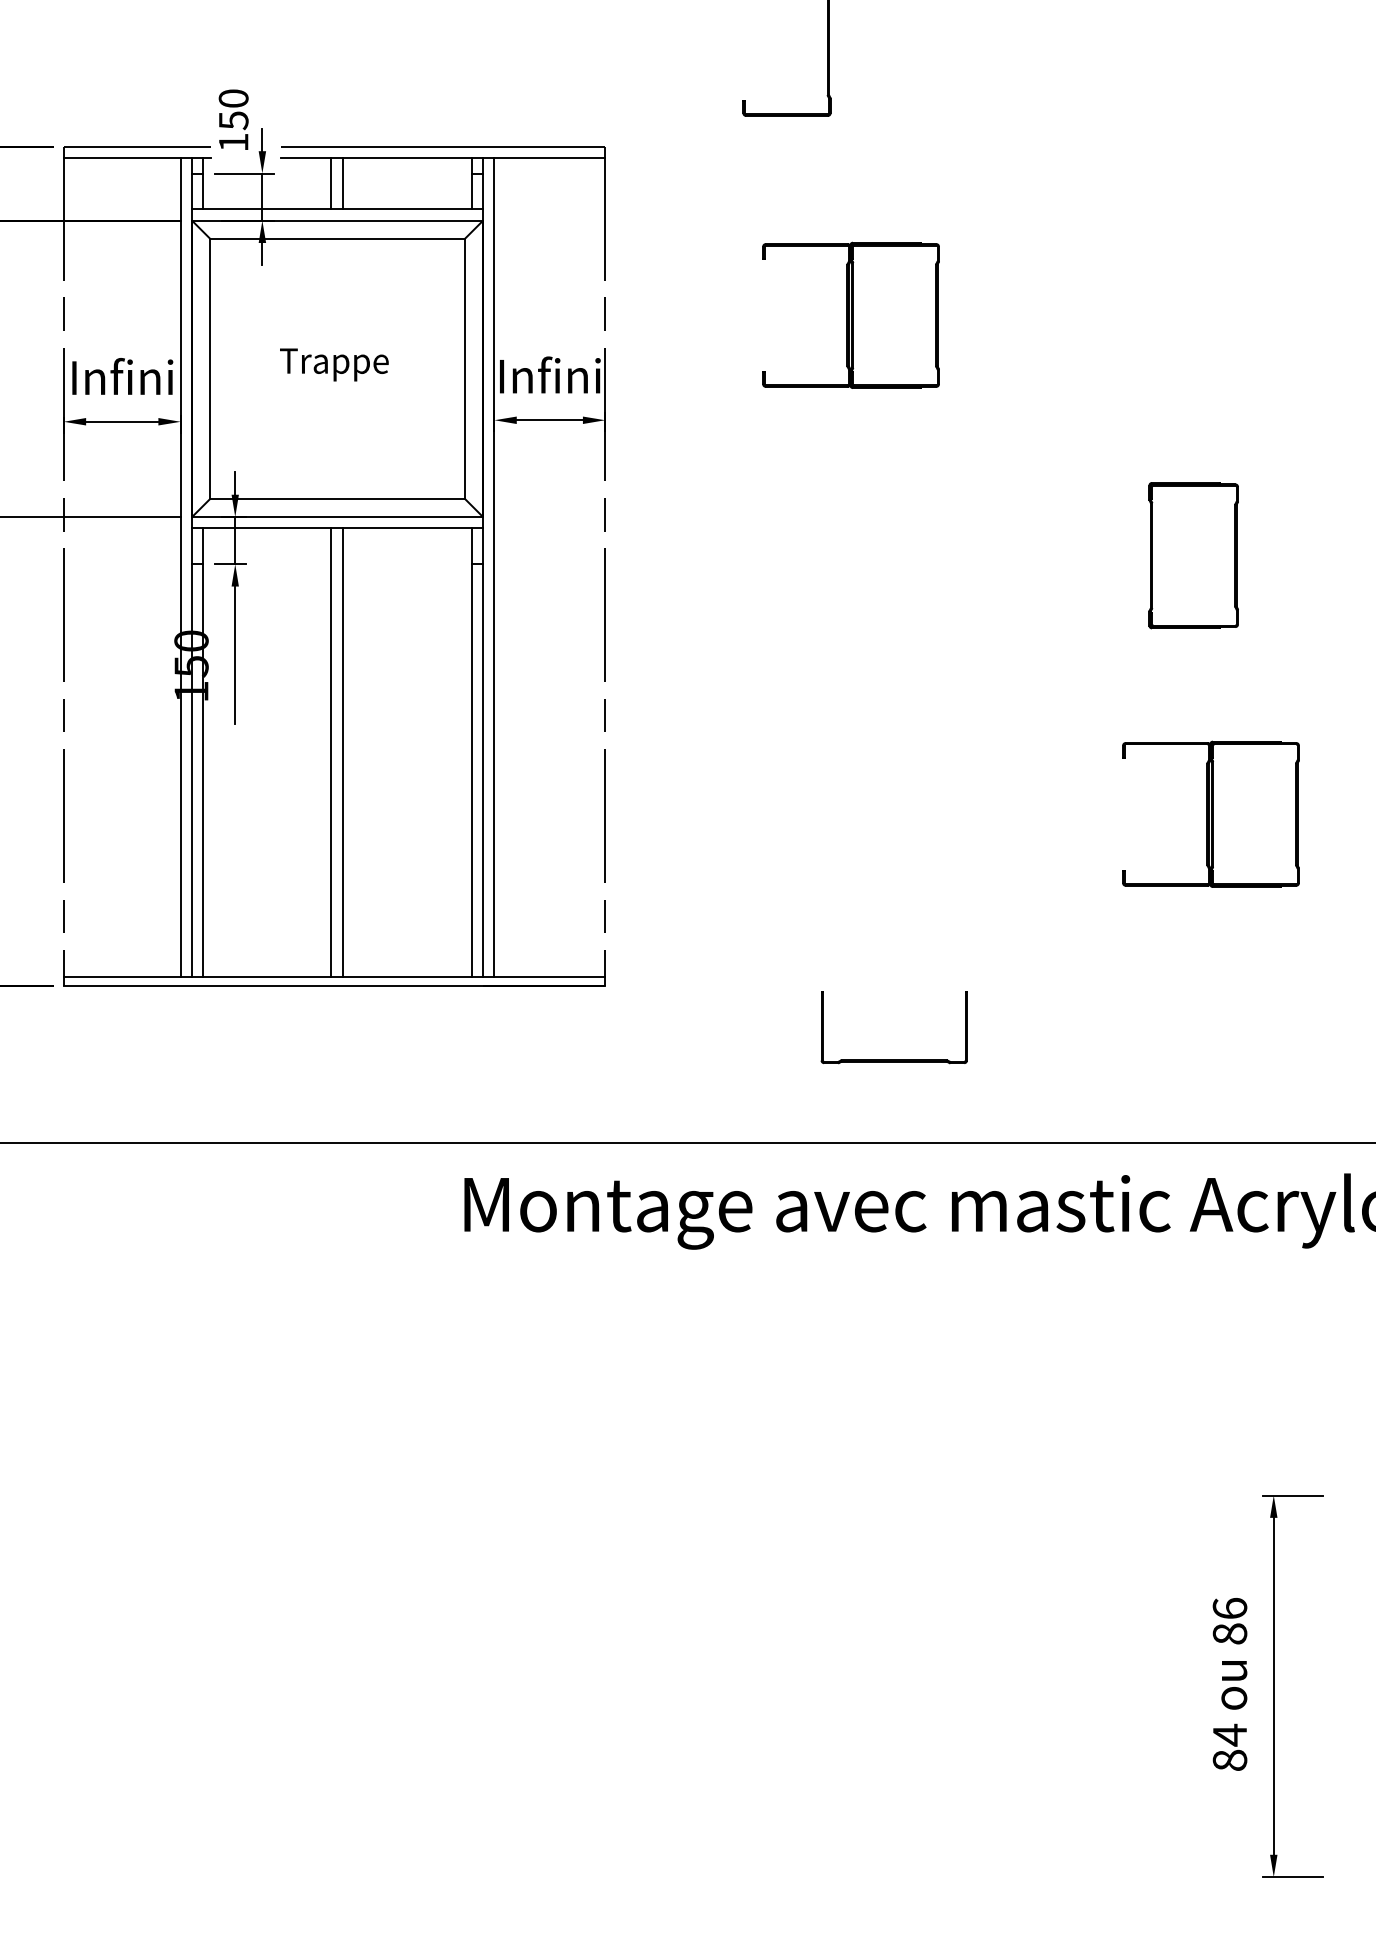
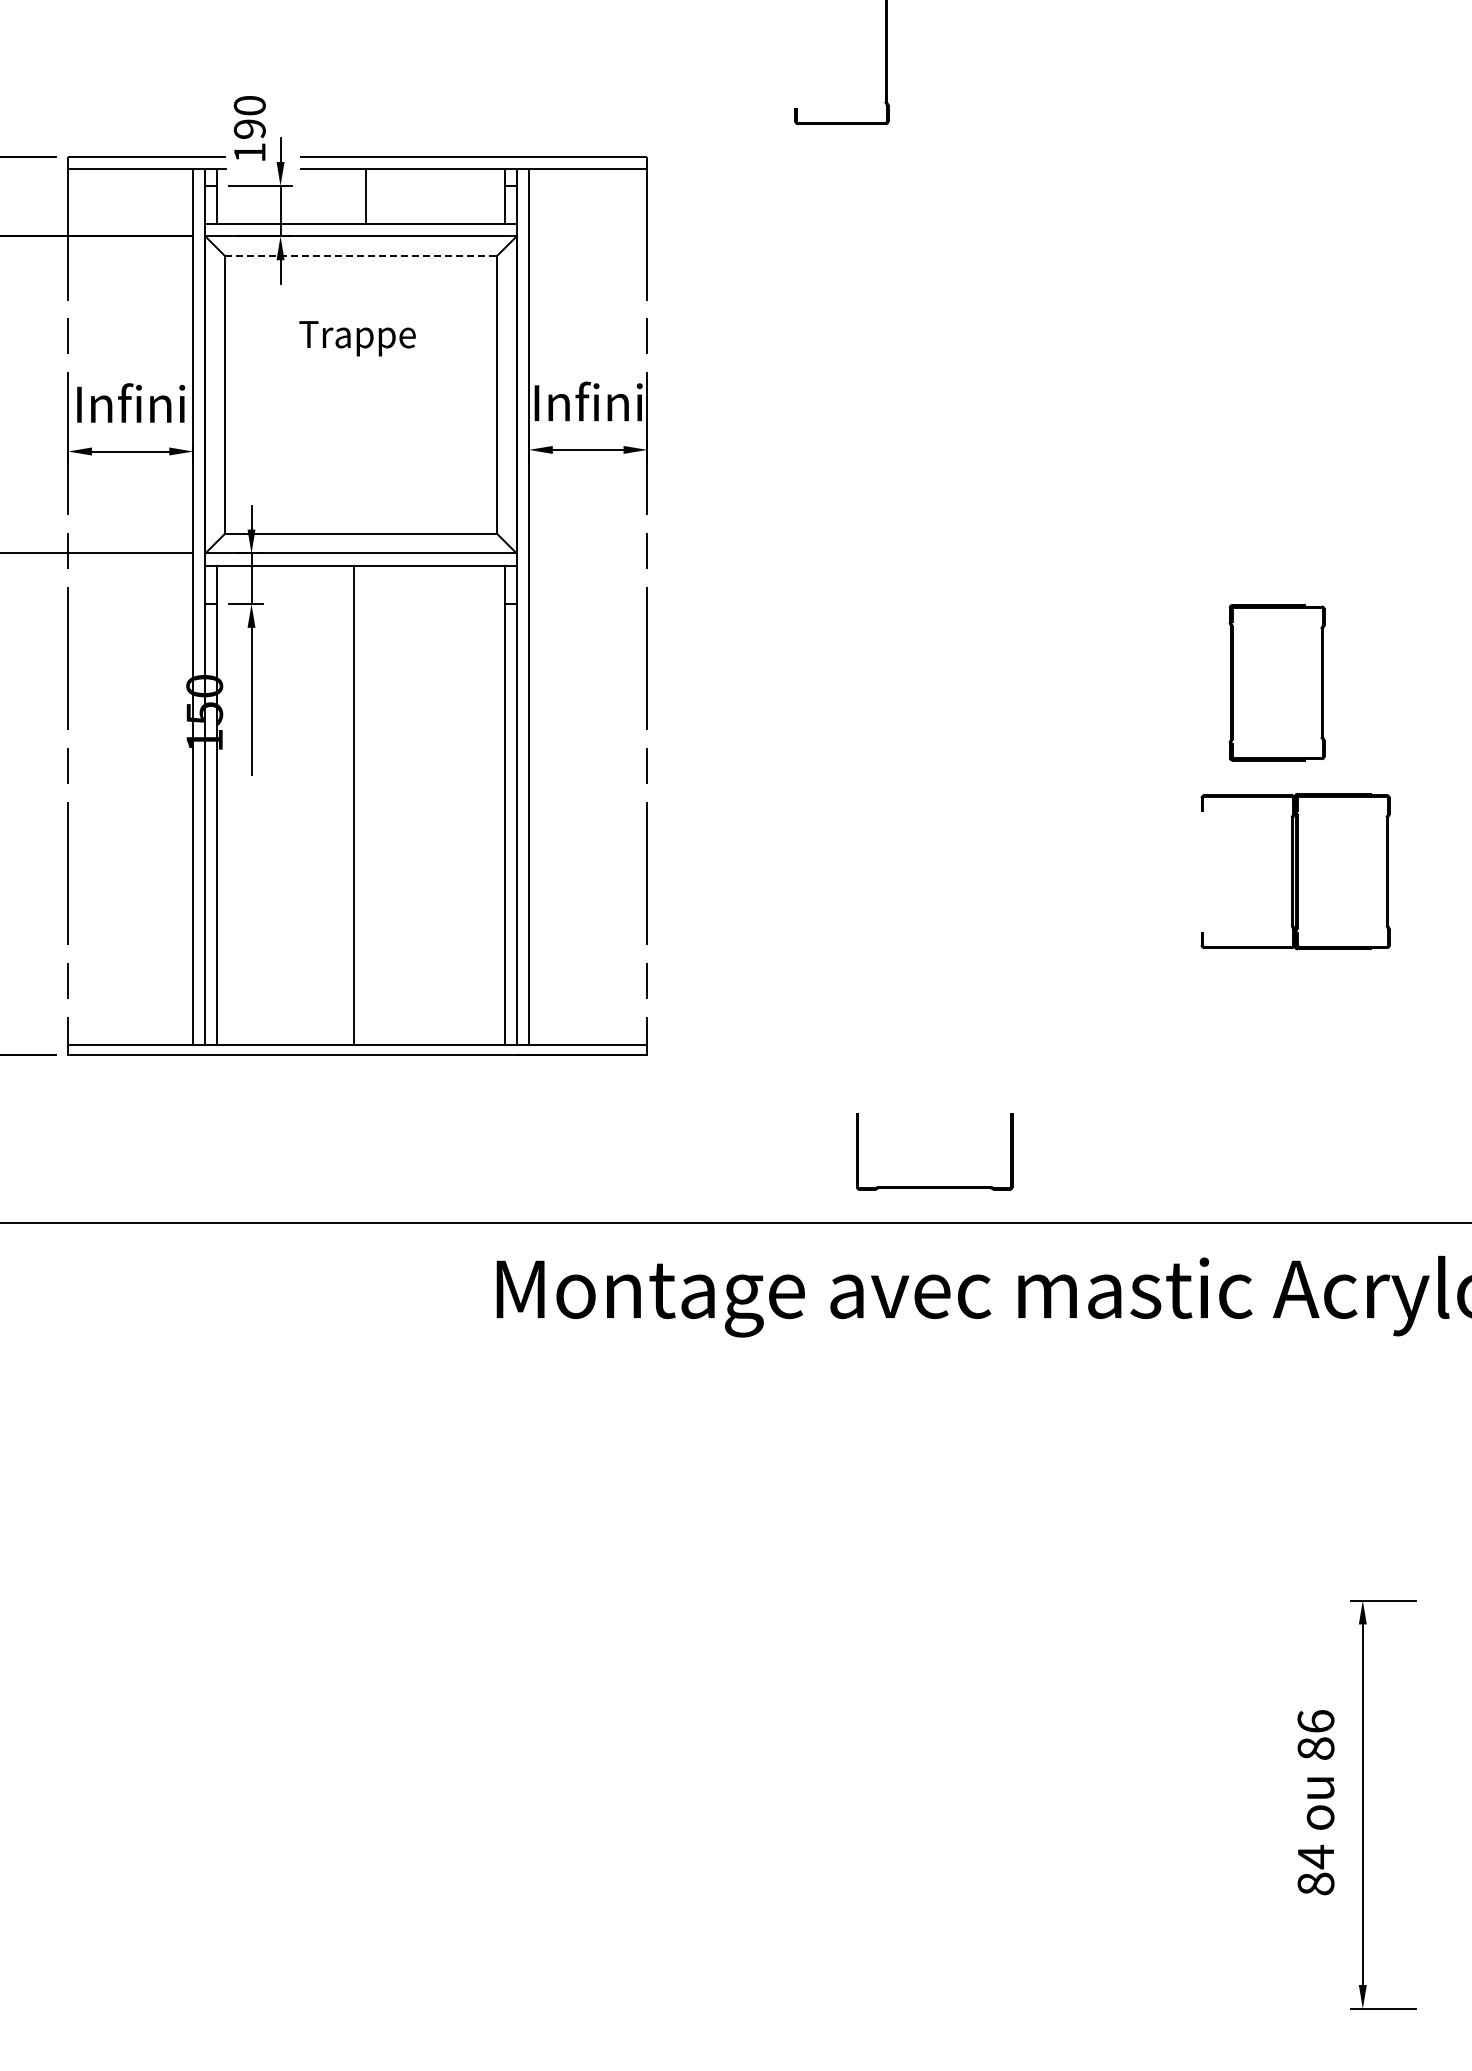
text: (233, 120) -> (249, 129), 150 -> 190
line: (331, 183) -> (354, 196), removed
line: (338, 238) -> (361, 255), solid -> dashed
part: (851, 315) -> (910, 337), removed
text: (334, 364) -> (357, 338), moved
part: (1193, 555) -> (1276, 682), moved
line: (342, 752) -> (366, 805), removed
part: (894, 1060) -> (934, 1186), moved

